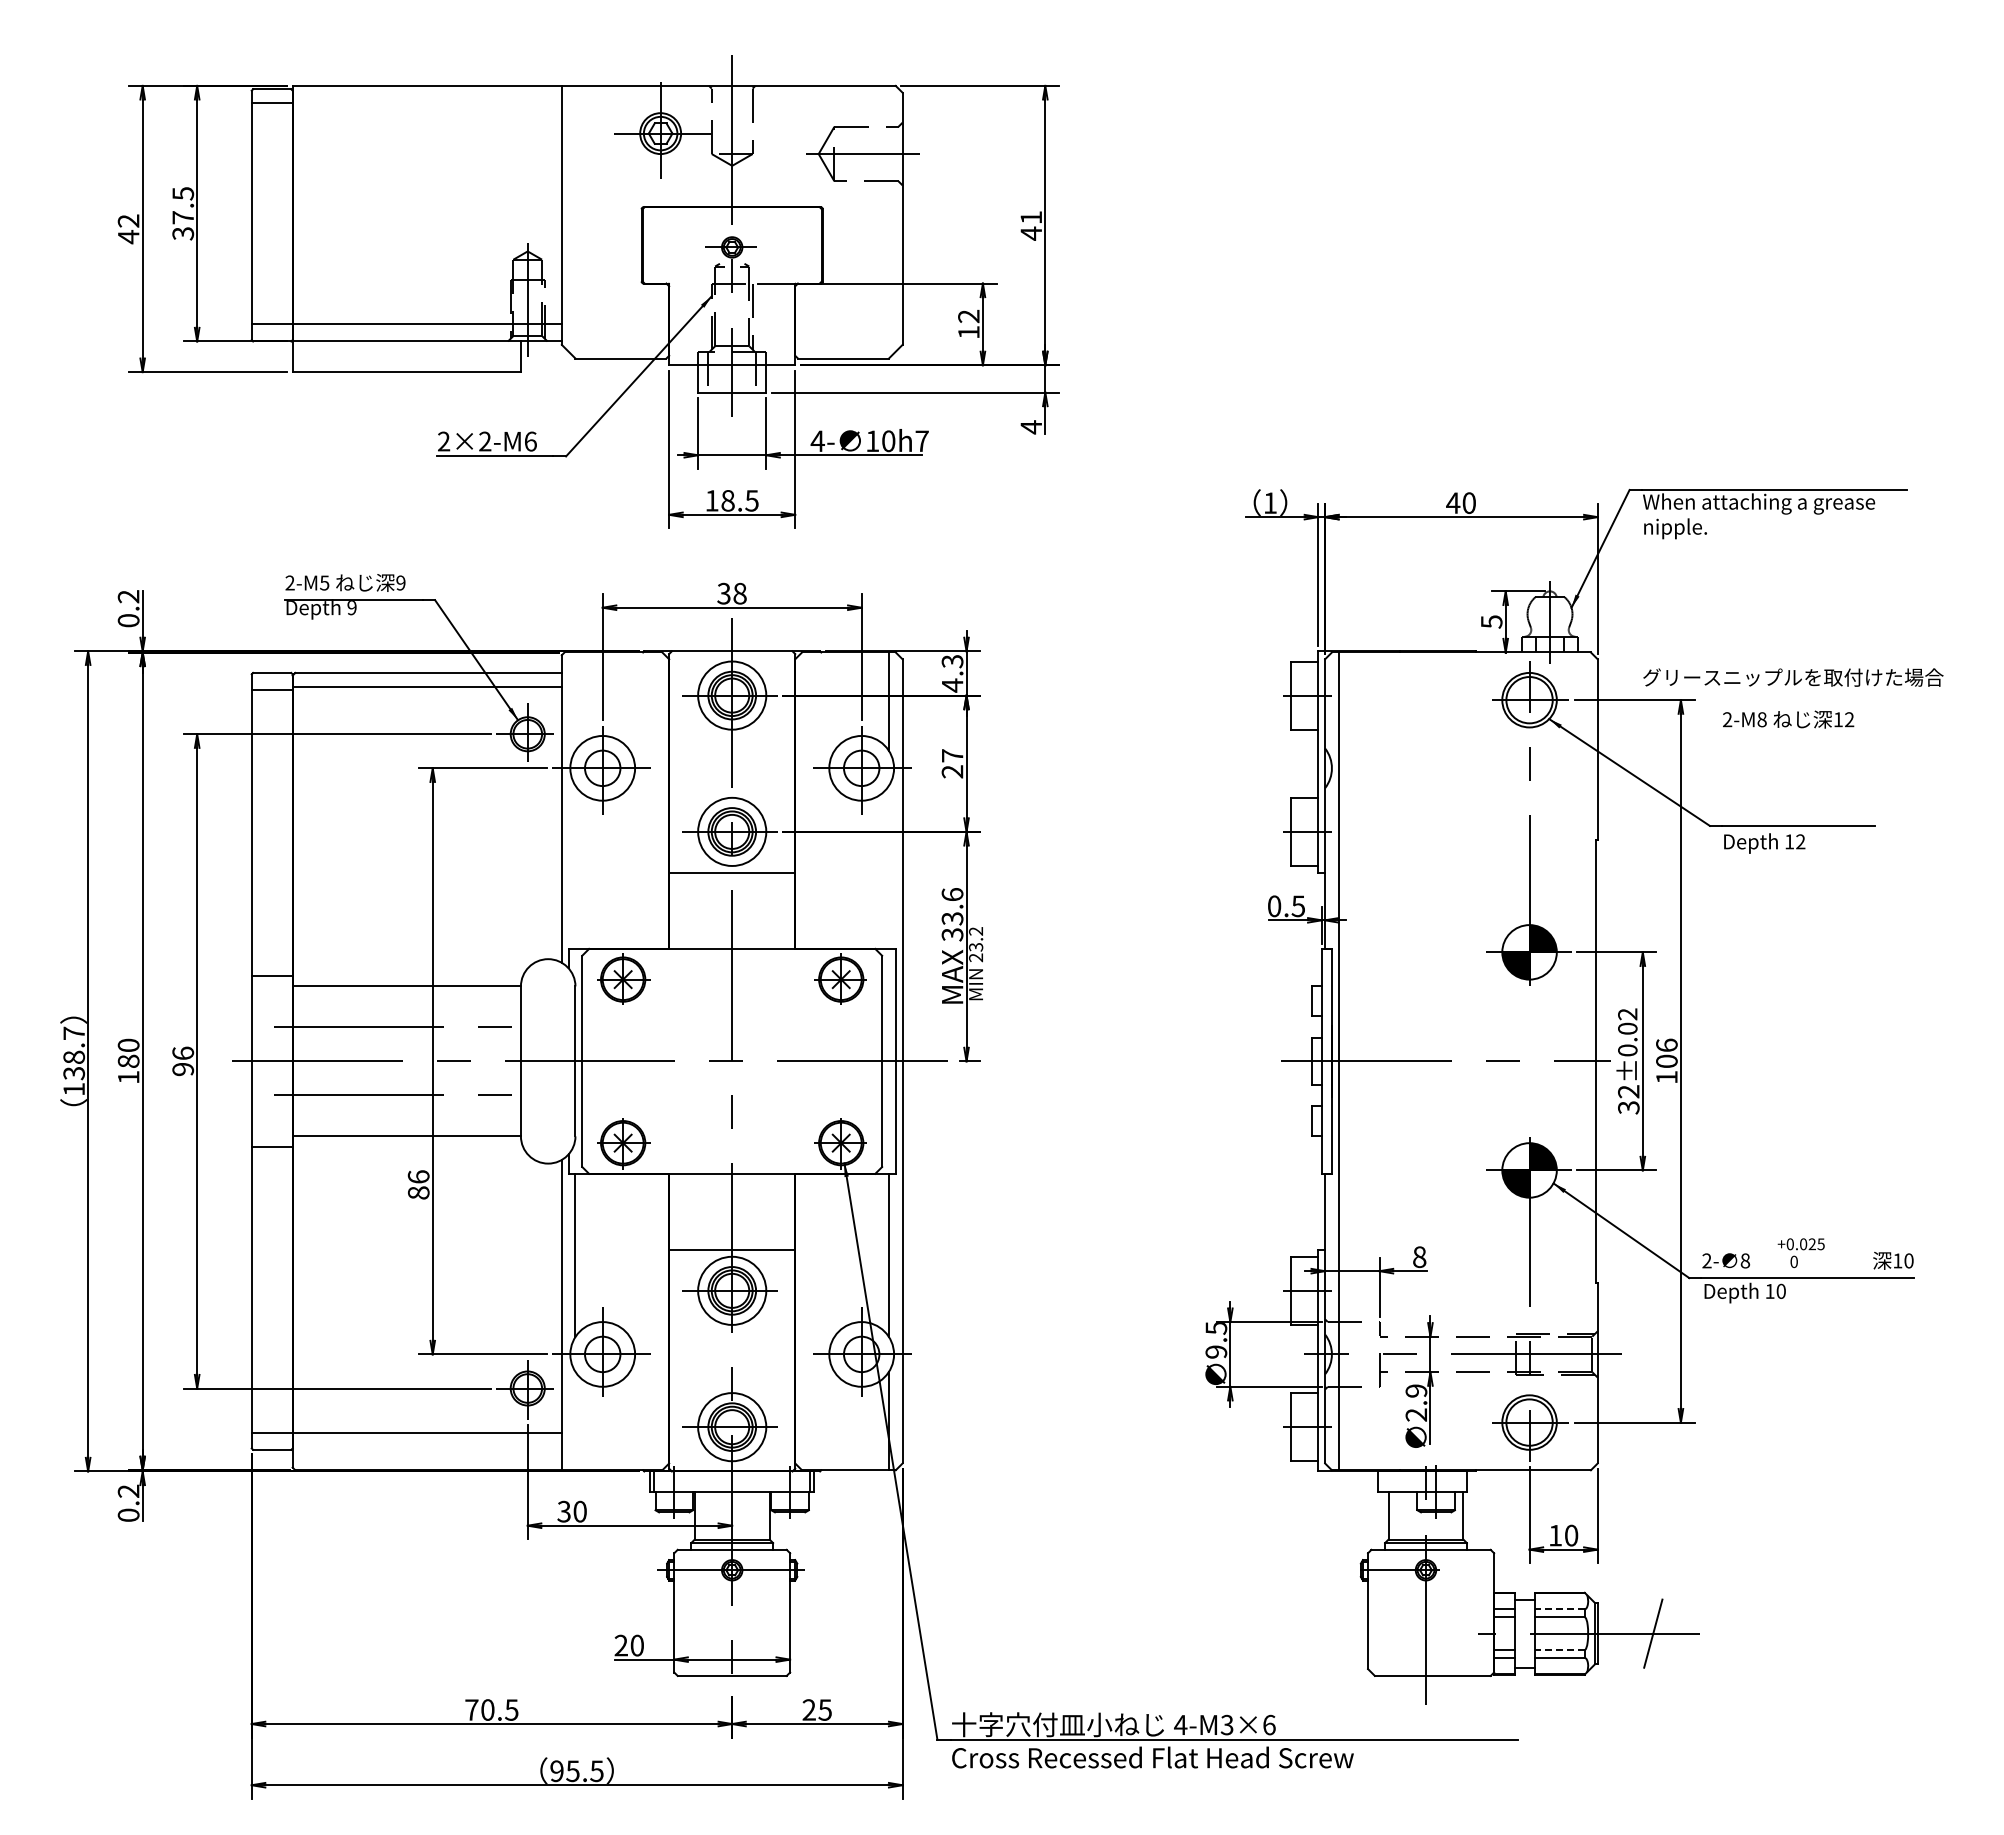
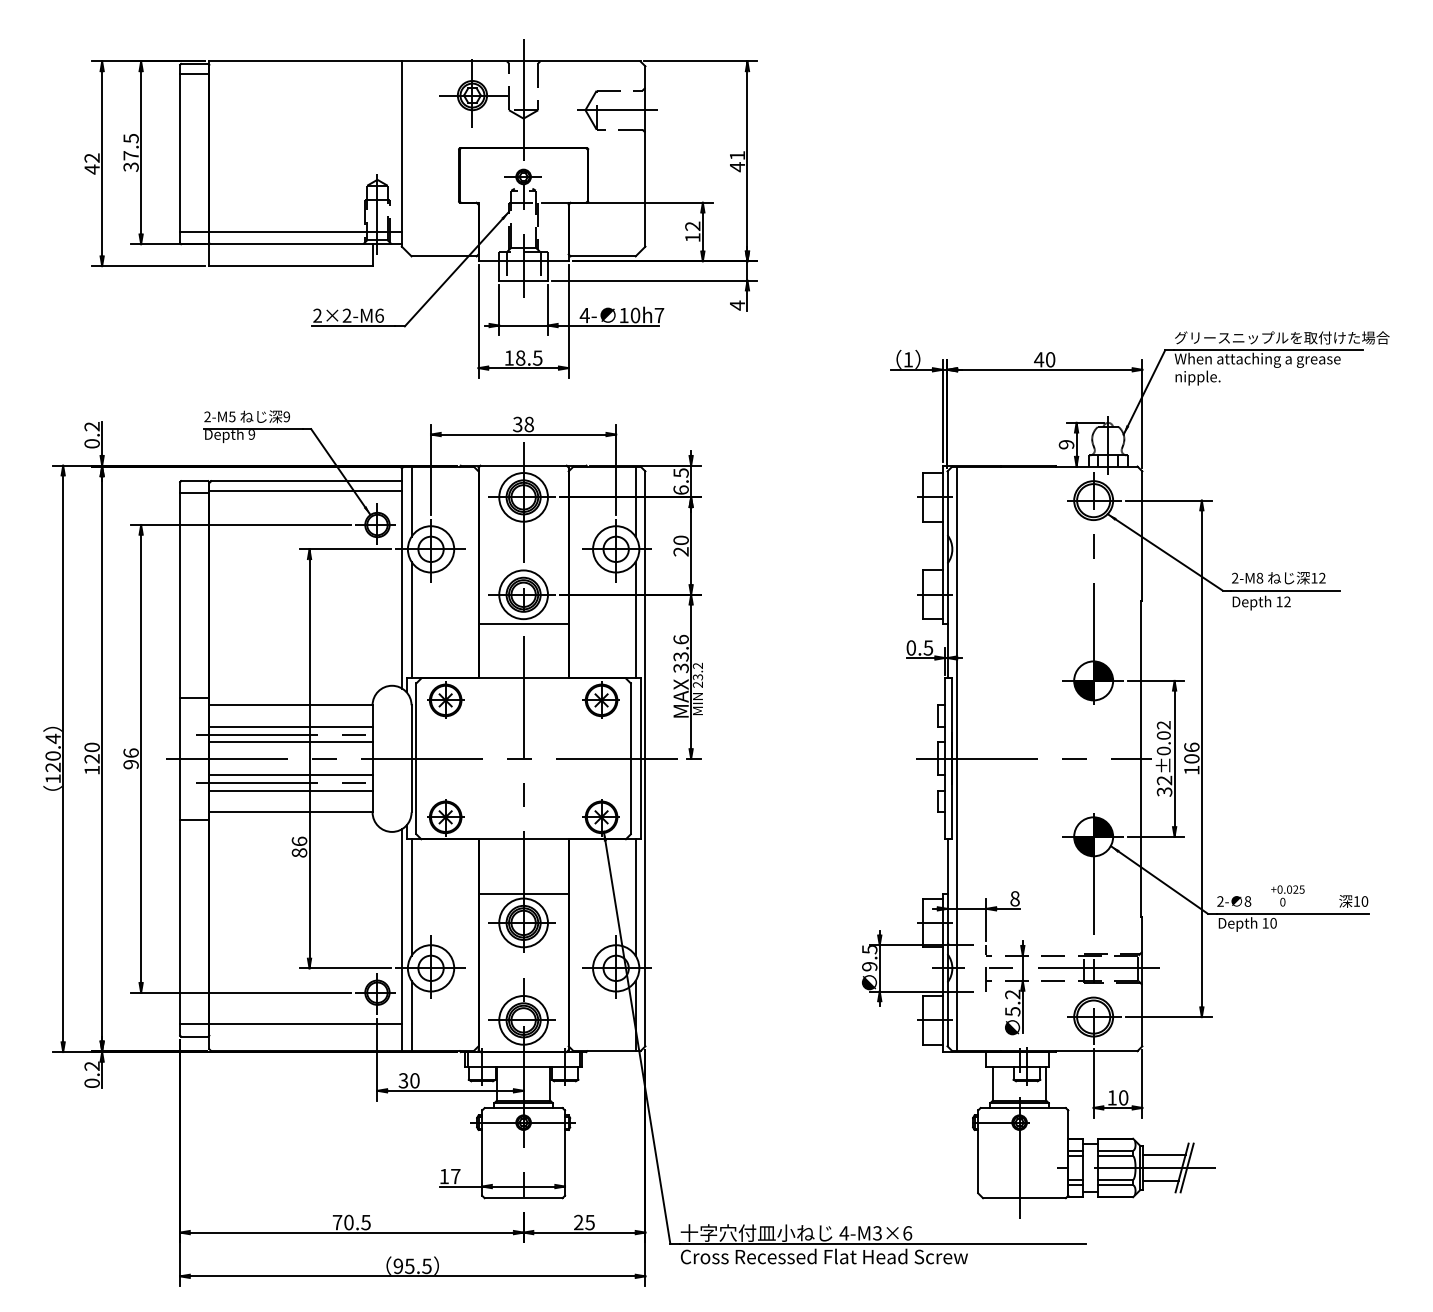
text: (1491, 621) -> (1066, 444), 5 -> 9
text: (952, 673) -> (681, 481), 4.3 -> 6.5
text: (1793, 677) -> (1282, 337), moved
line: (575, 701) -> (411, 501), added
text: (1788, 719) -> (1278, 578), moved
text: (952, 755) -> (681, 540), 27 -> 20
line: (575, 866) -> (411, 619), added
line: (888, 866) -> (635, 619), added
line: (406, 1016) -> (290, 726), added
line: (406, 1038) -> (290, 742), added
text: (74, 1053) -> (53, 753), 138.7 -> 120.4
text: (128, 1061) -> (92, 758), 180 -> 120
line: (406, 1084) -> (290, 775), added
line: (406, 1106) -> (290, 791), added
text: (1416, 1402) -> (1012, 1002), 2.9 -> 5.2
line: (575, 1420) -> (411, 1015), added
line: (1559, 1609) -> (1115, 1150), dashed -> solid
line: (1628, 1614) -> (1164, 1154), added
line: (1660, 1633) -> (1187, 1167), added
text: (628, 1645) -> (449, 1176), 20 -> 17
line: (1559, 1650) -> (1115, 1180), dashed -> solid
line: (1623, 1652) -> (1160, 1181), added

